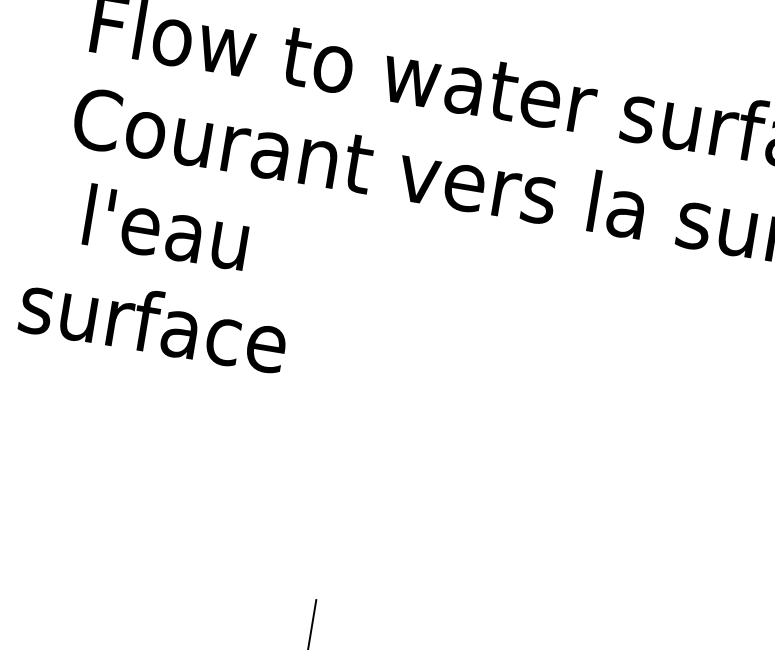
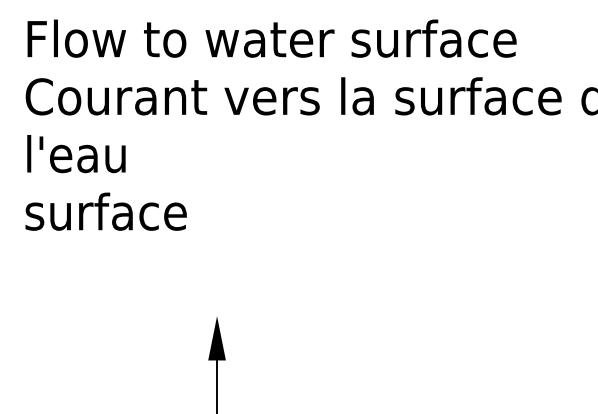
text: (166, 228) -> (76, 154), moved
text: (153, 321) -> (105, 211), moved
fill: (321, 563) -> (216, 338), added

